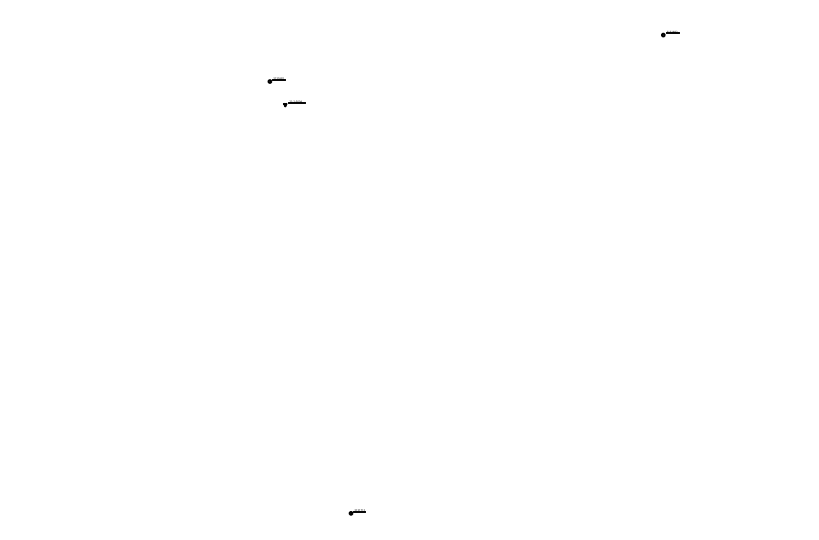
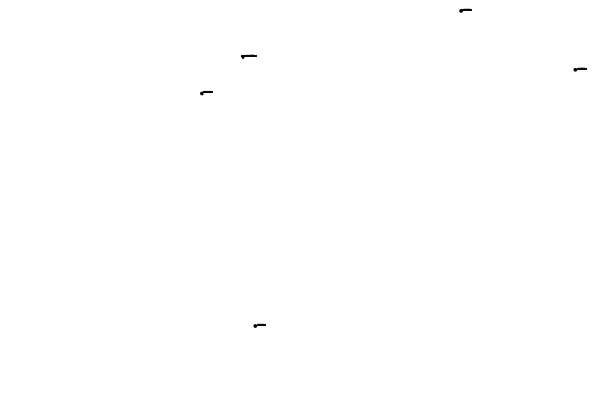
part: (276, 81) -> (206, 93), moved
part: (293, 104) -> (248, 56), moved

